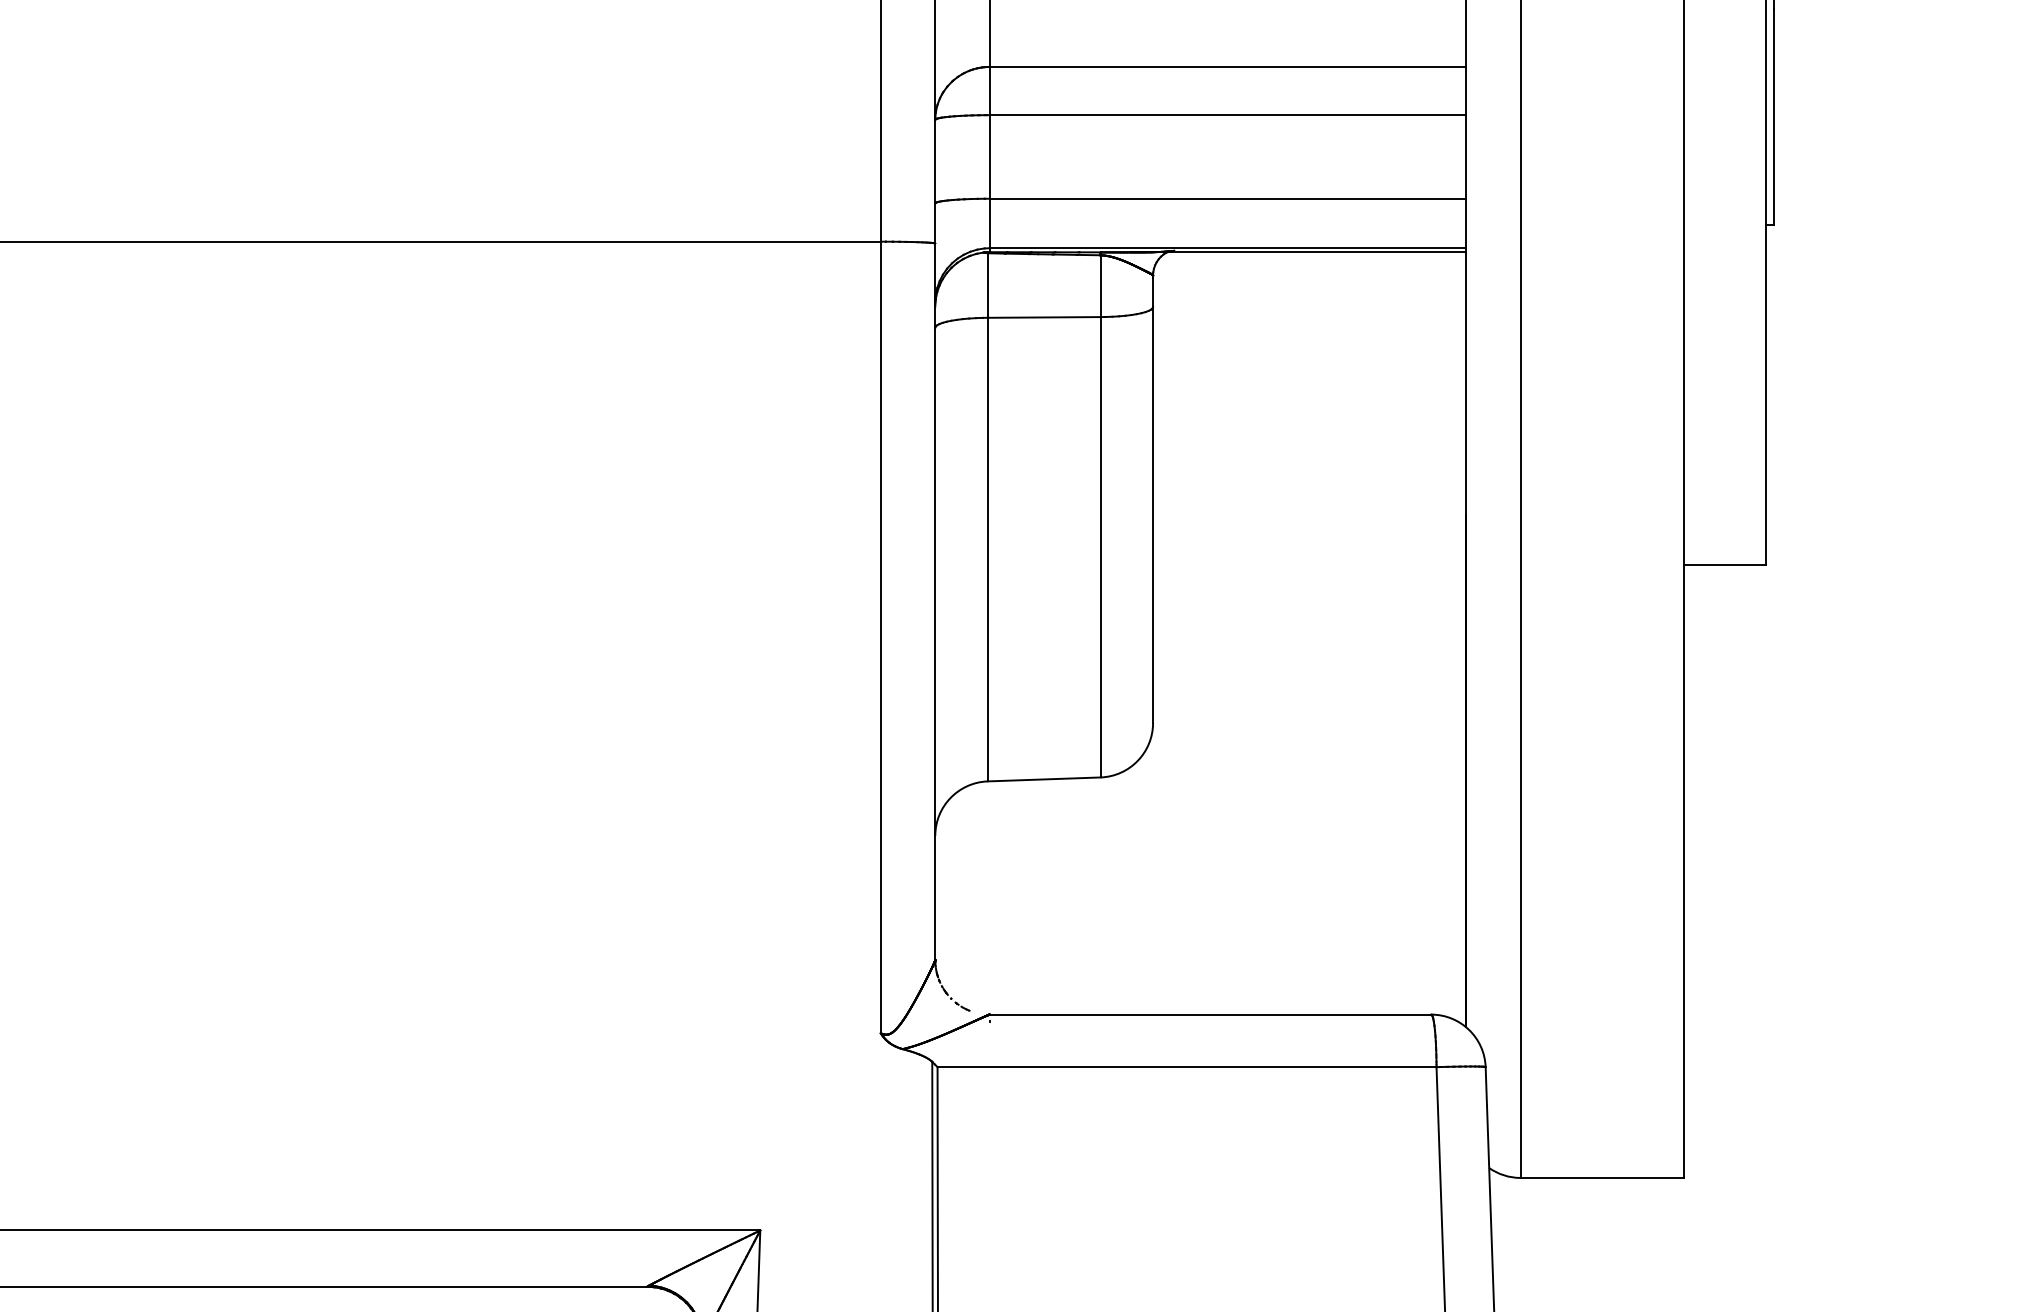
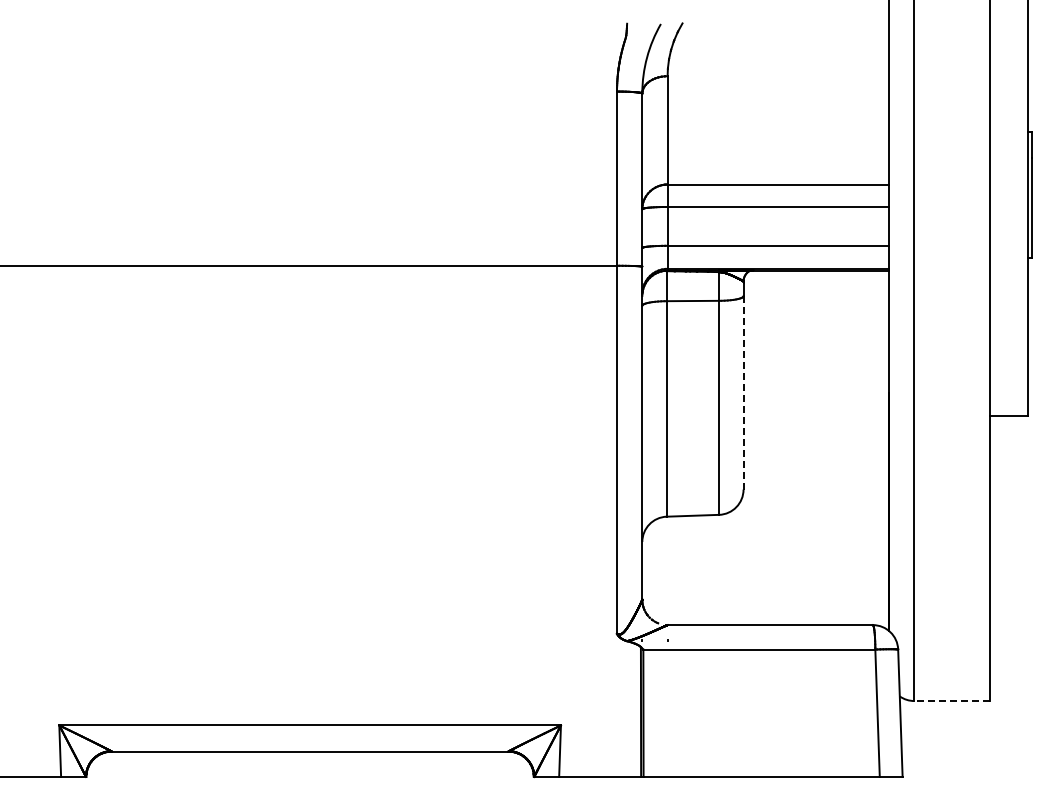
line: (1152, 514) -> (743, 392), solid -> dashed
line: (1602, 1178) -> (952, 701), solid -> dashed

